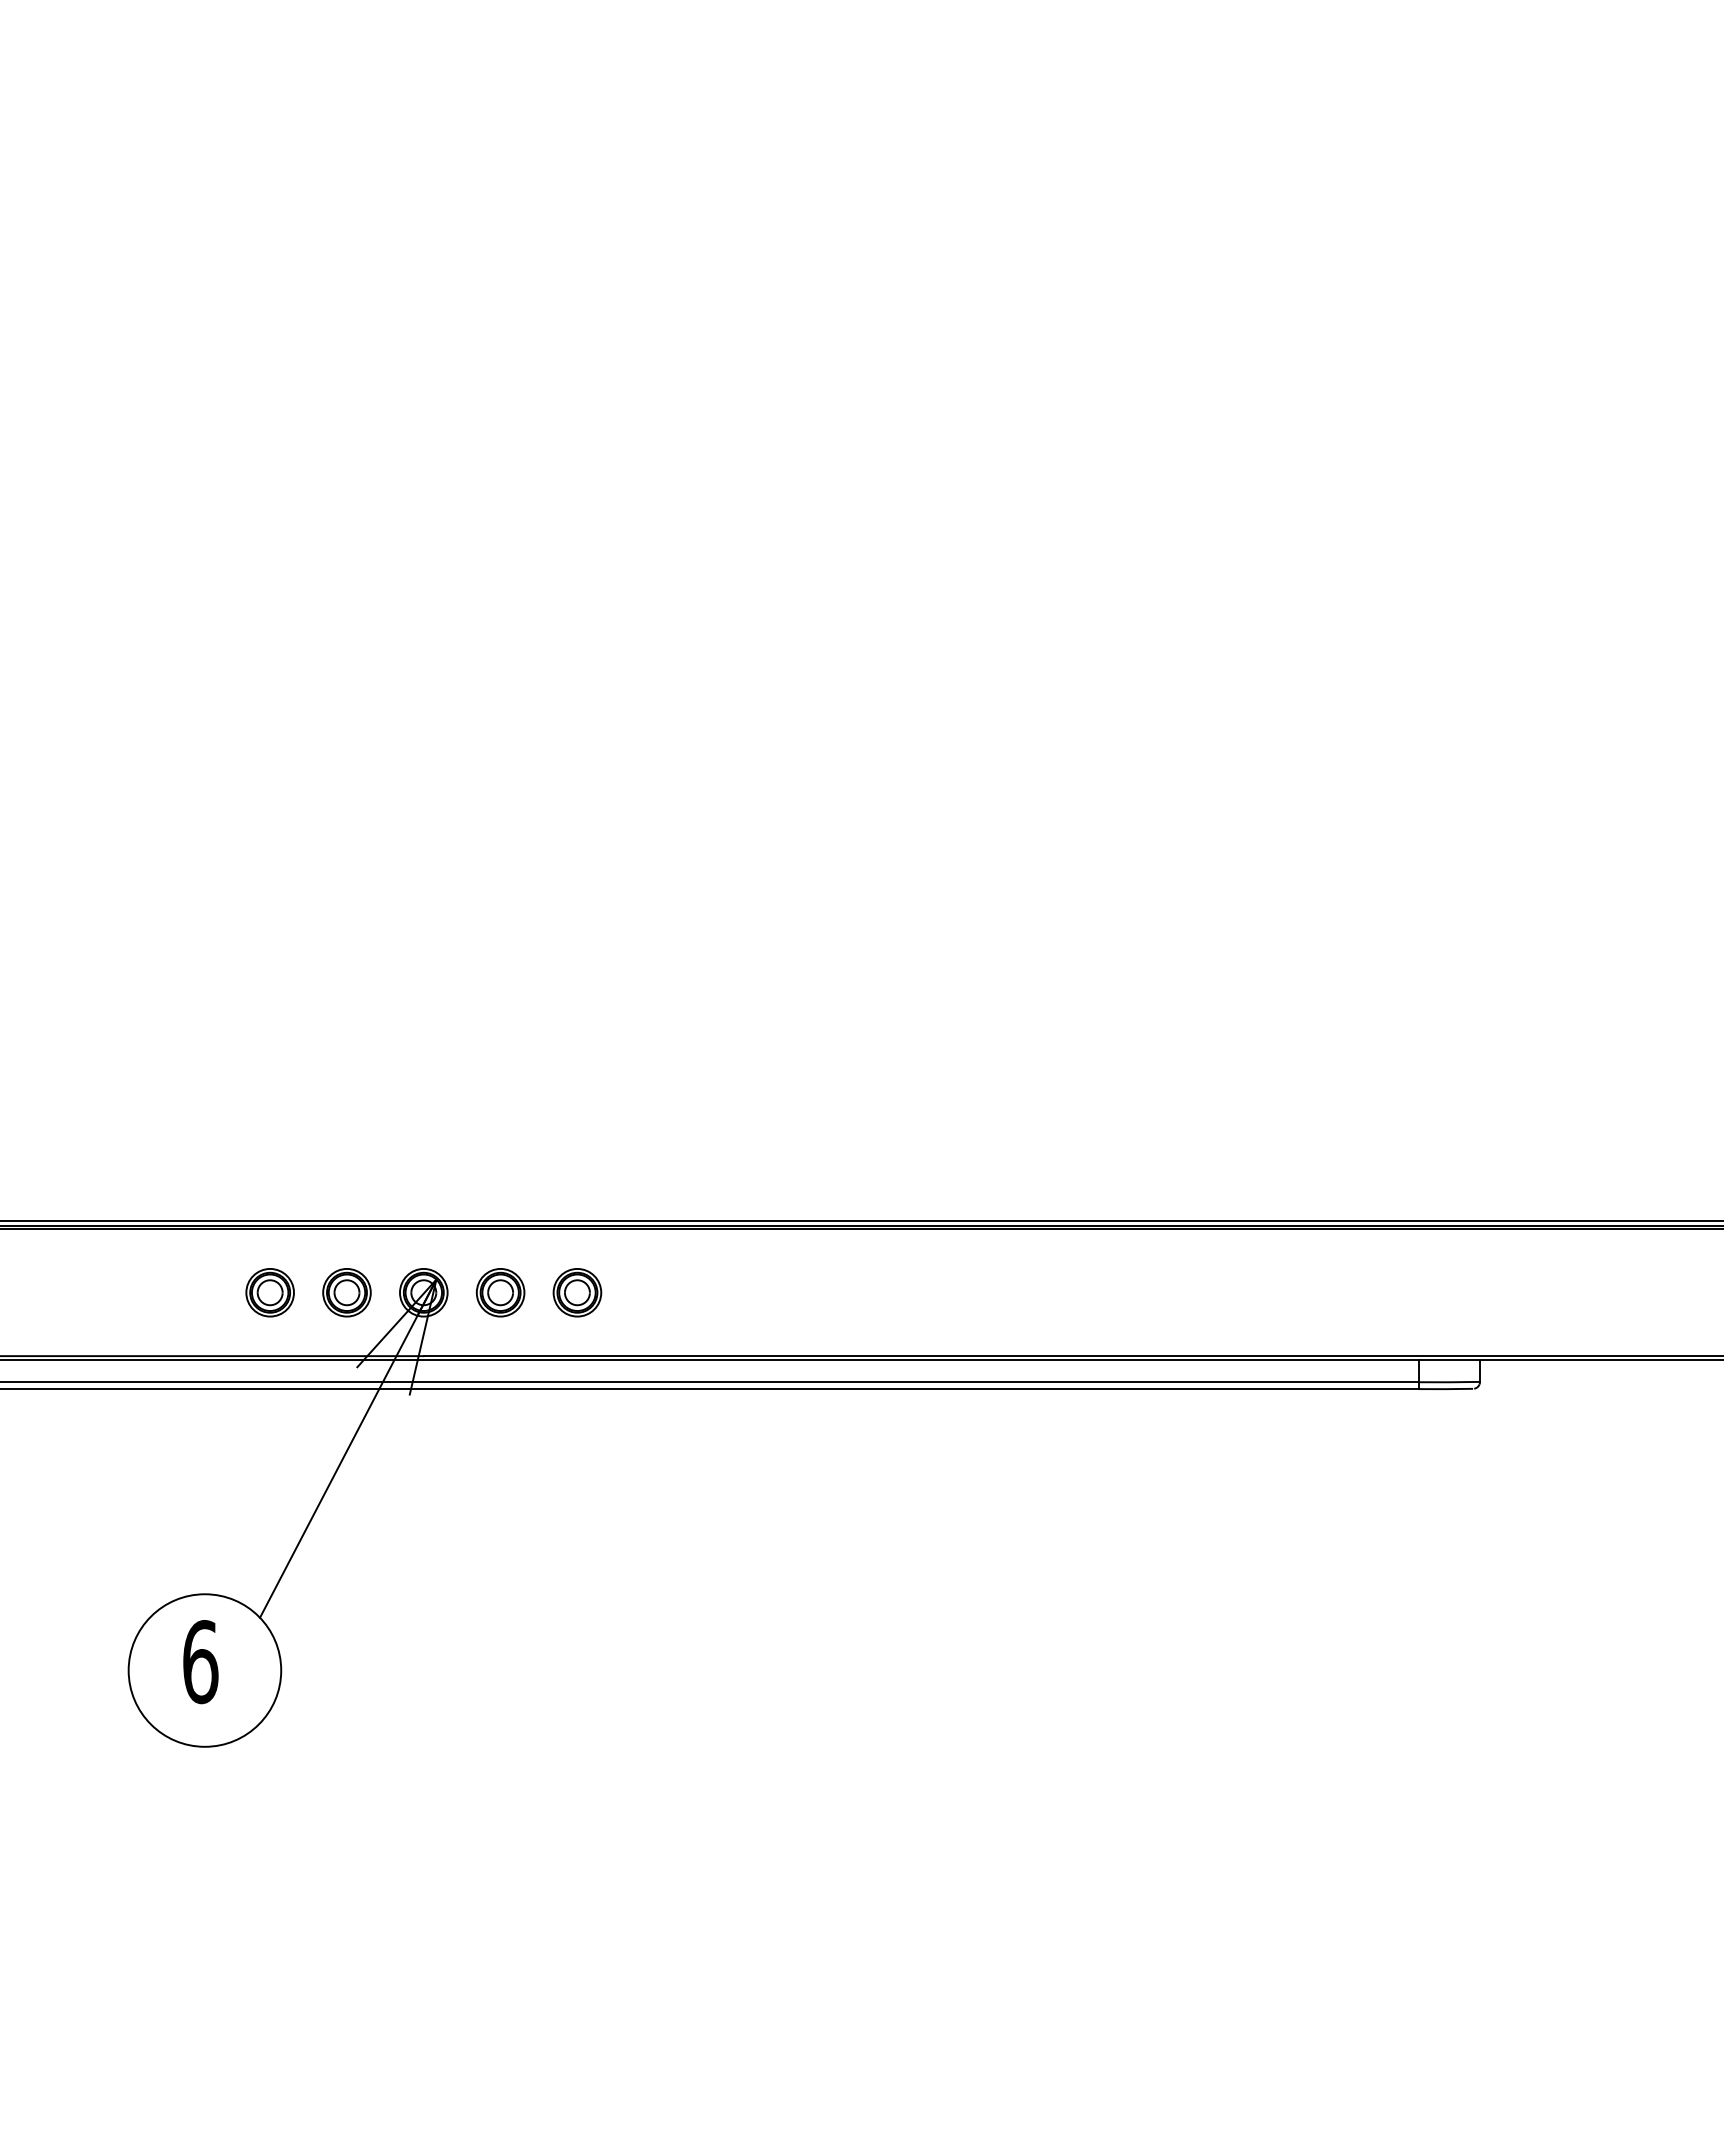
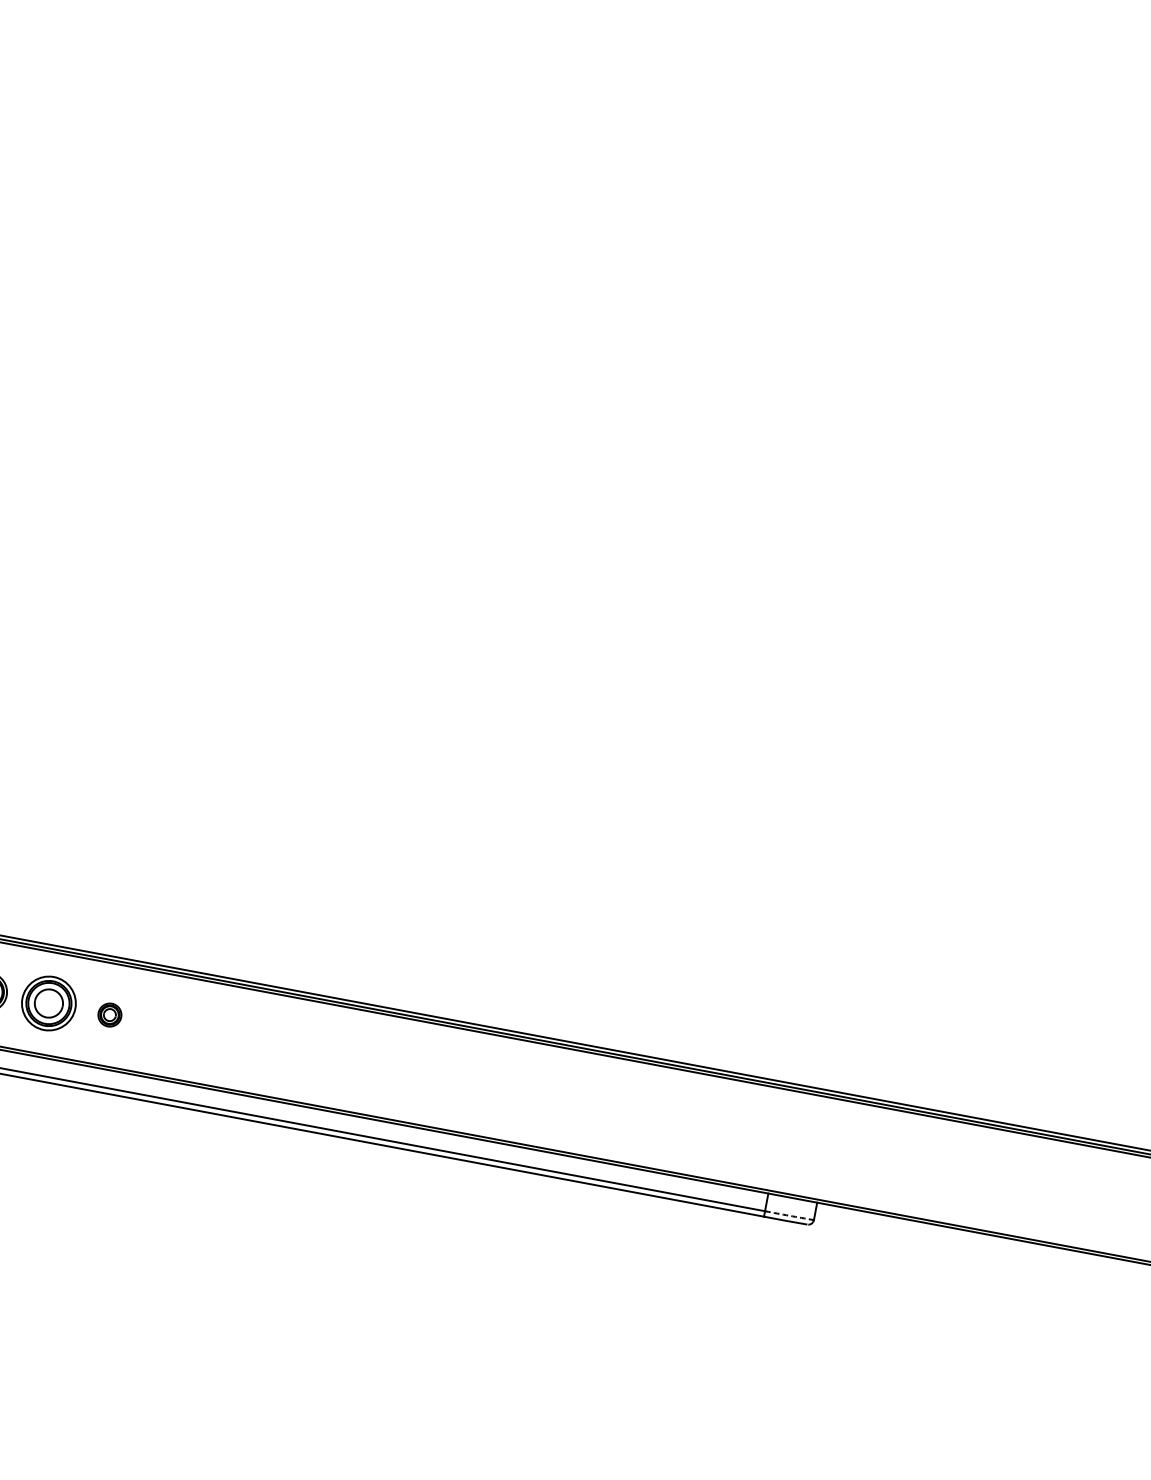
part: (500, 1292) -> (48, 1003), size x1.4
part: (577, 1292) -> (110, 1014), size x0.6
arc: (1449, 1382) -> (789, 1216), solid -> dashed

